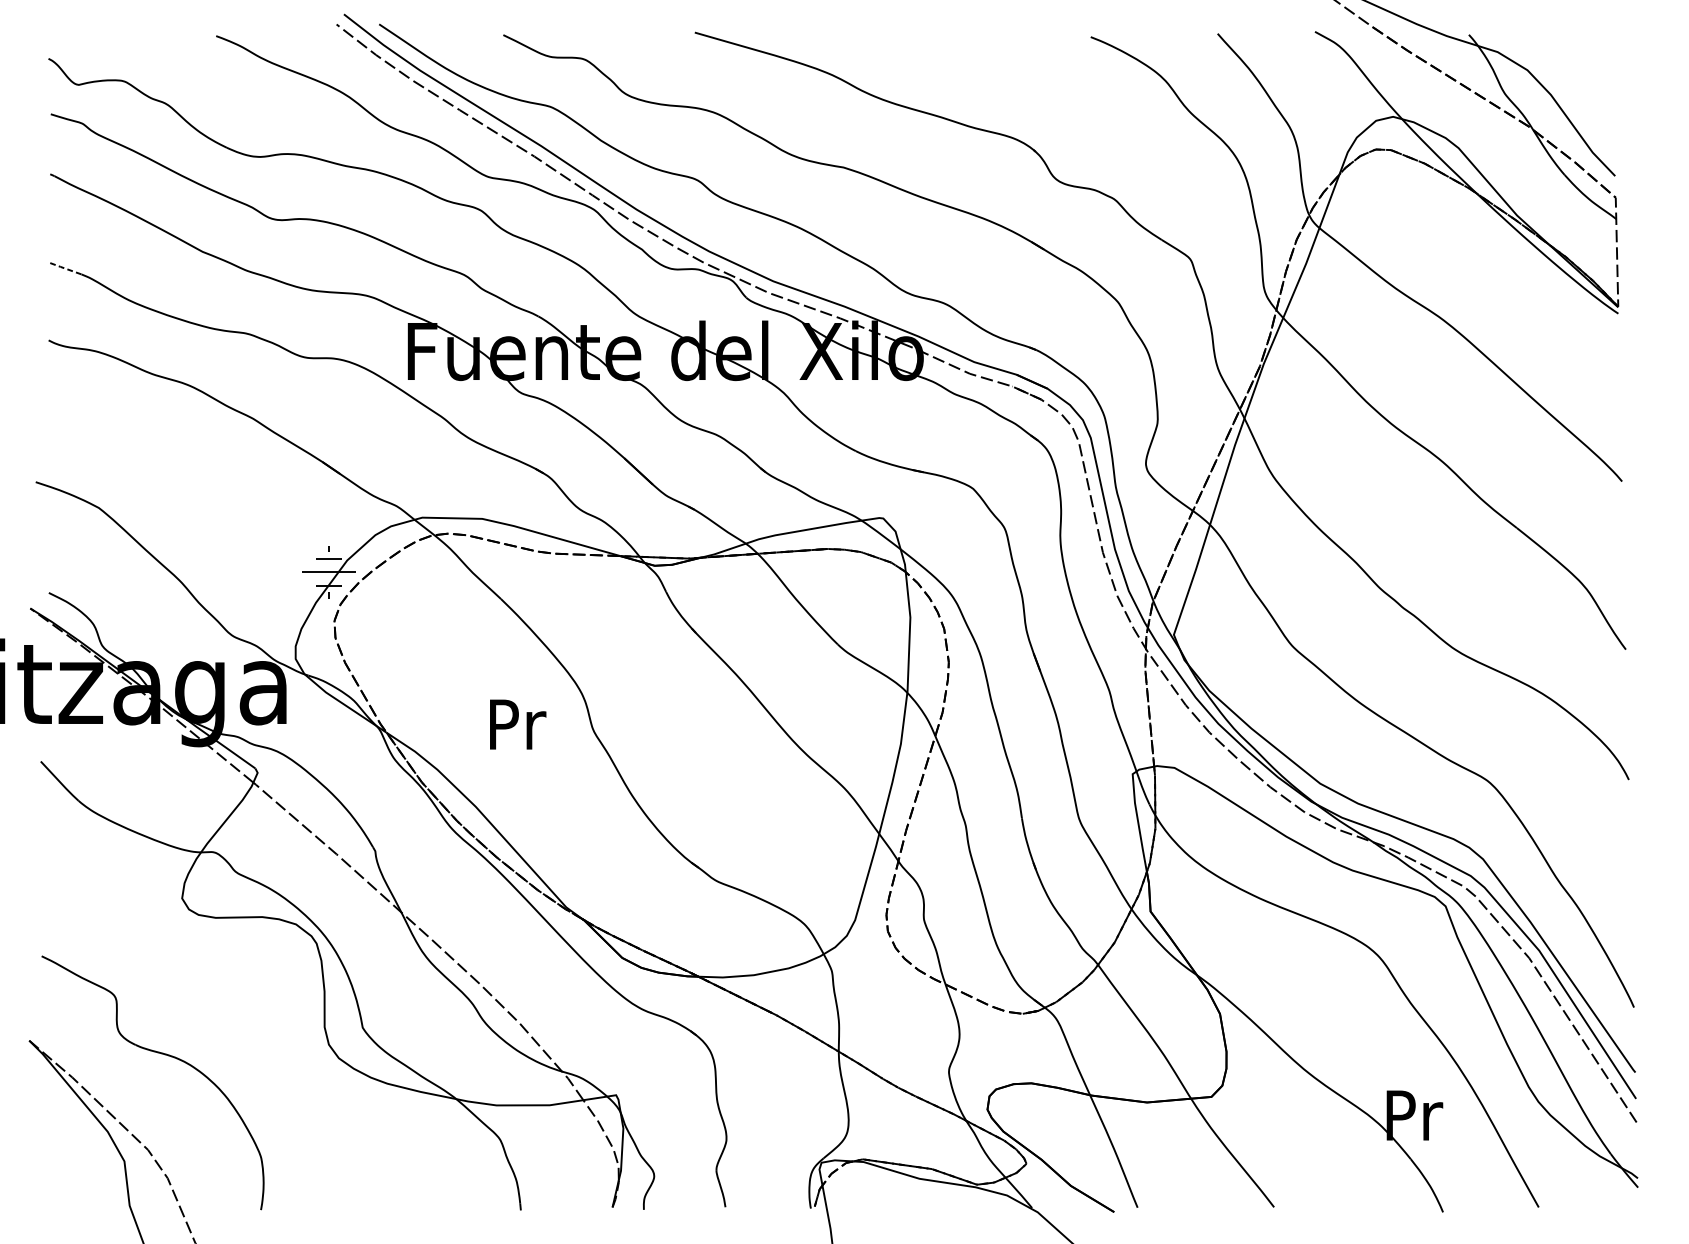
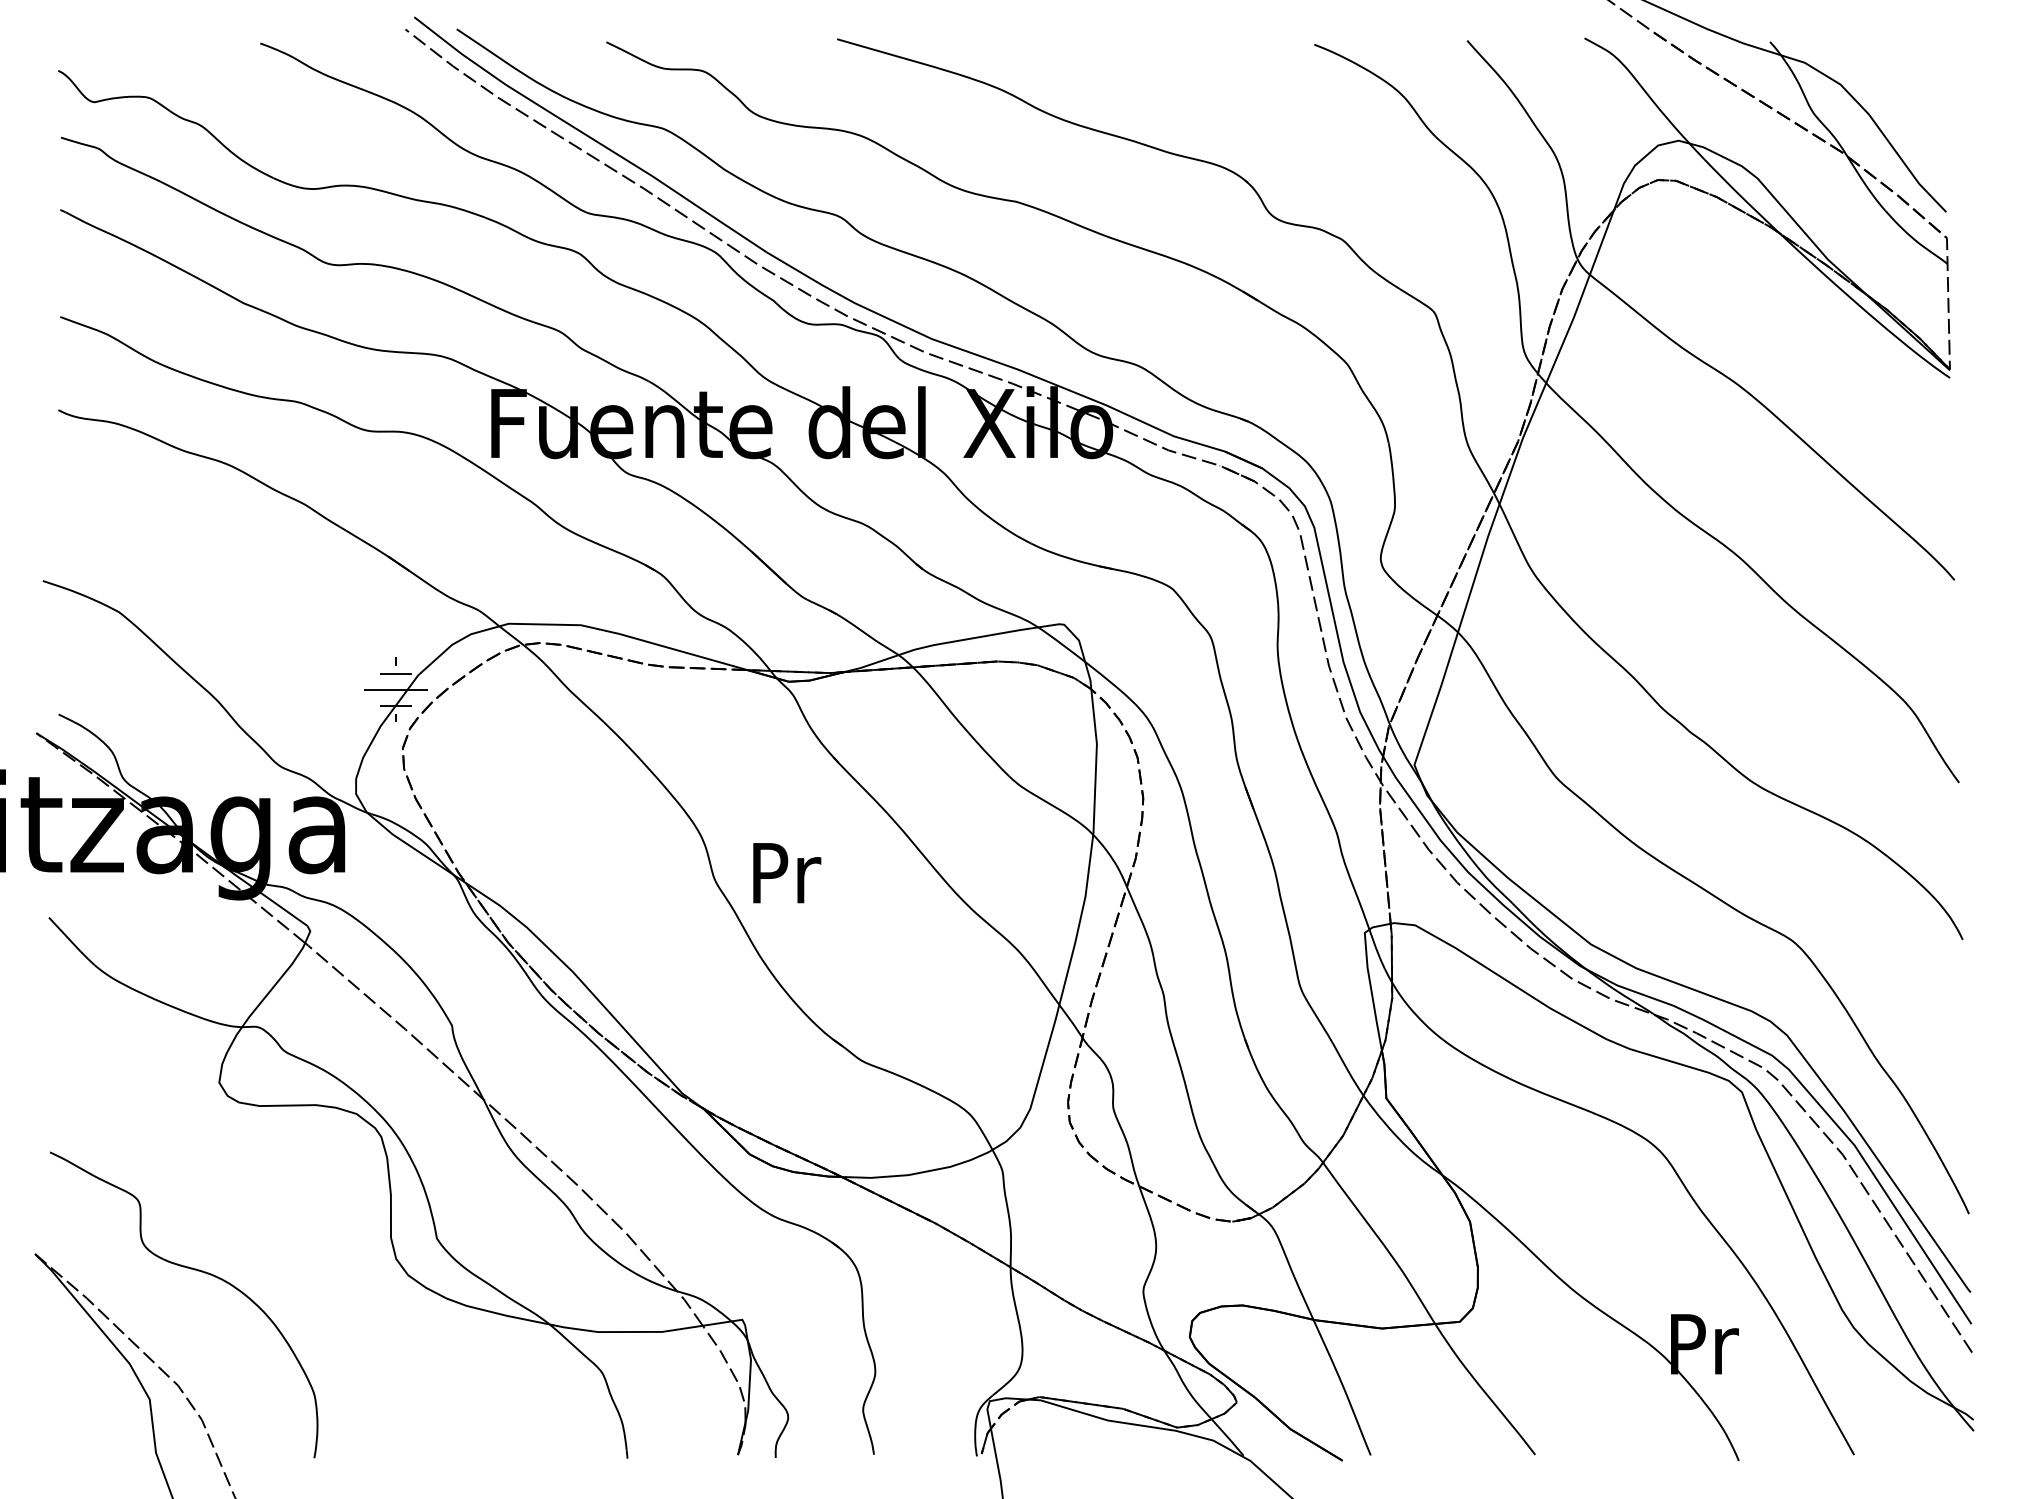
line: (65, 268) -> (78, 323), dashed -> solid
text: (518, 724) -> (787, 873), moved

